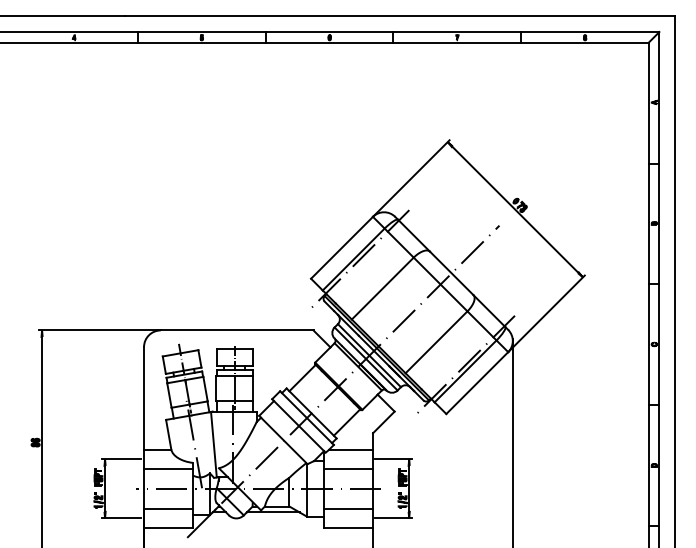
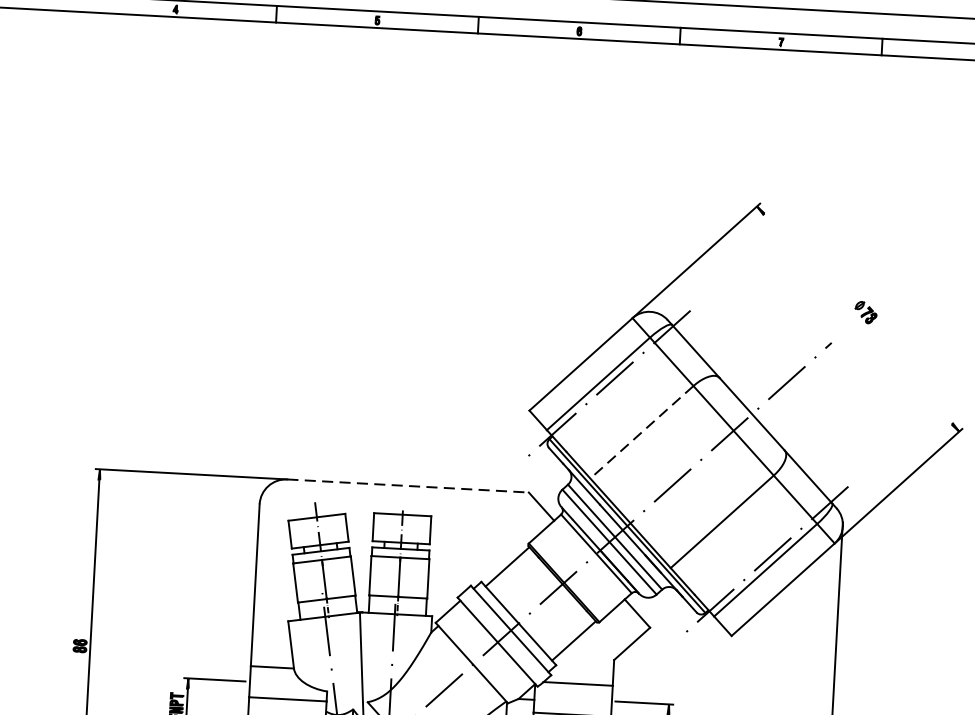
line: (515, 209) -> (858, 318), removed
line: (382, 288) -> (641, 432), solid -> dashed
line: (237, 330) -> (408, 486), solid -> dashed

